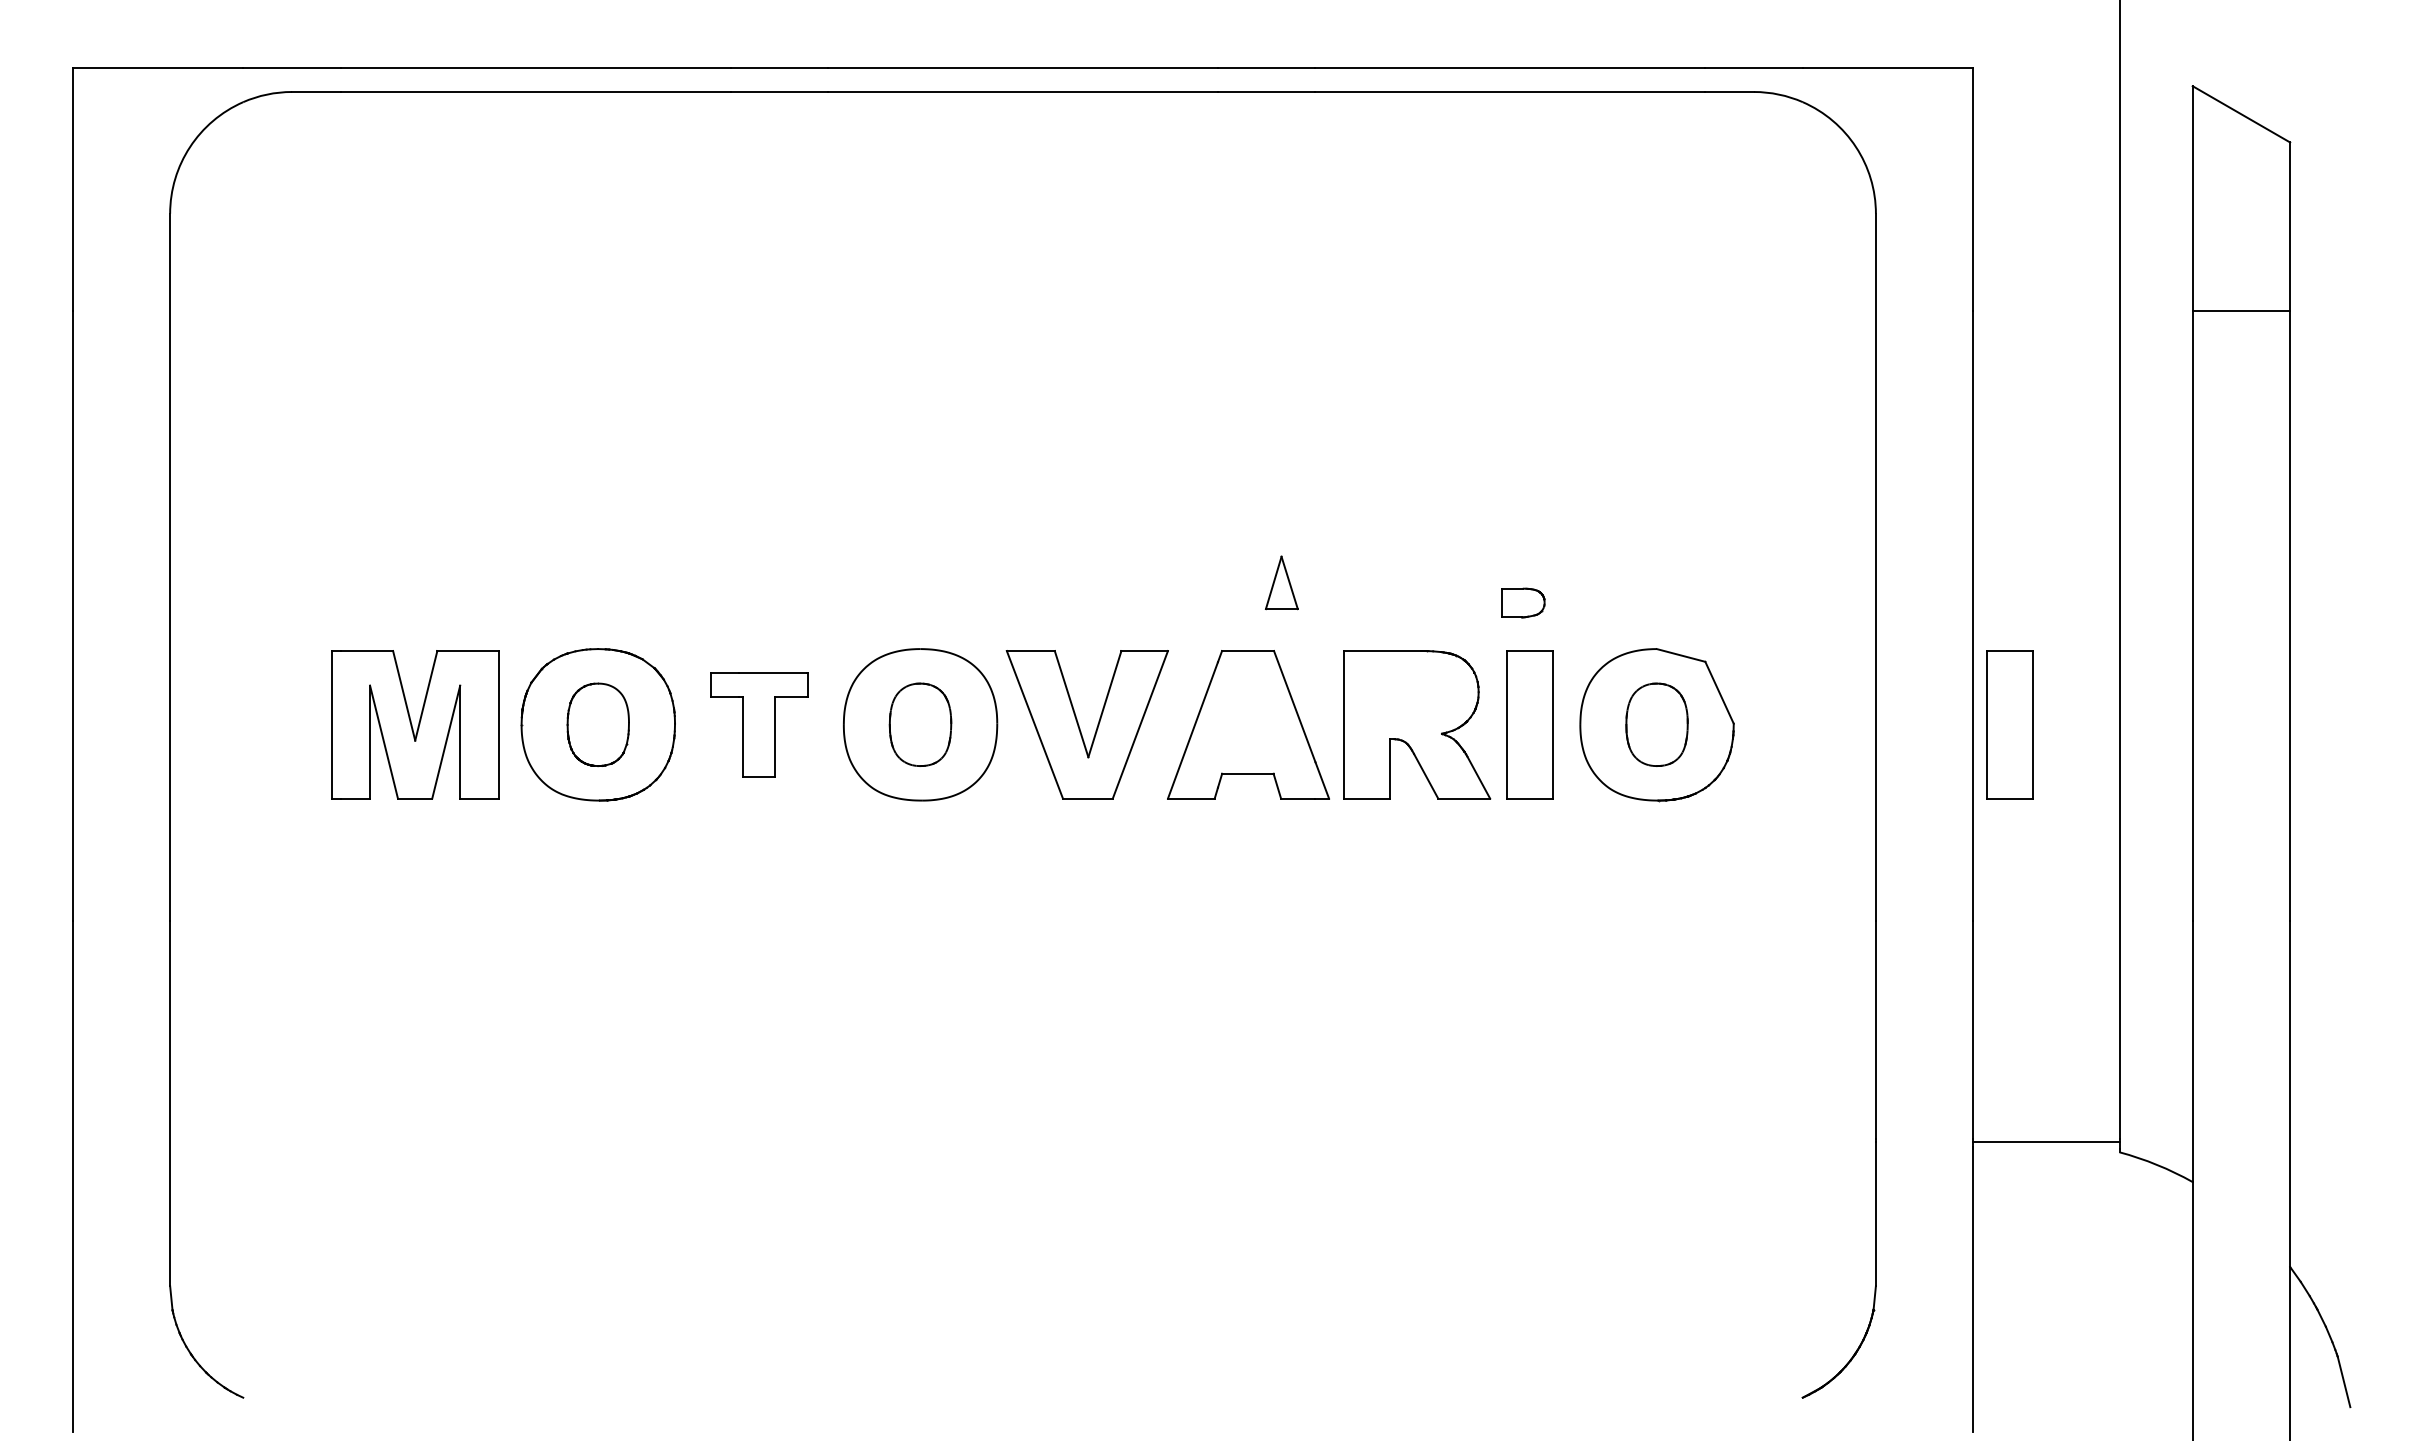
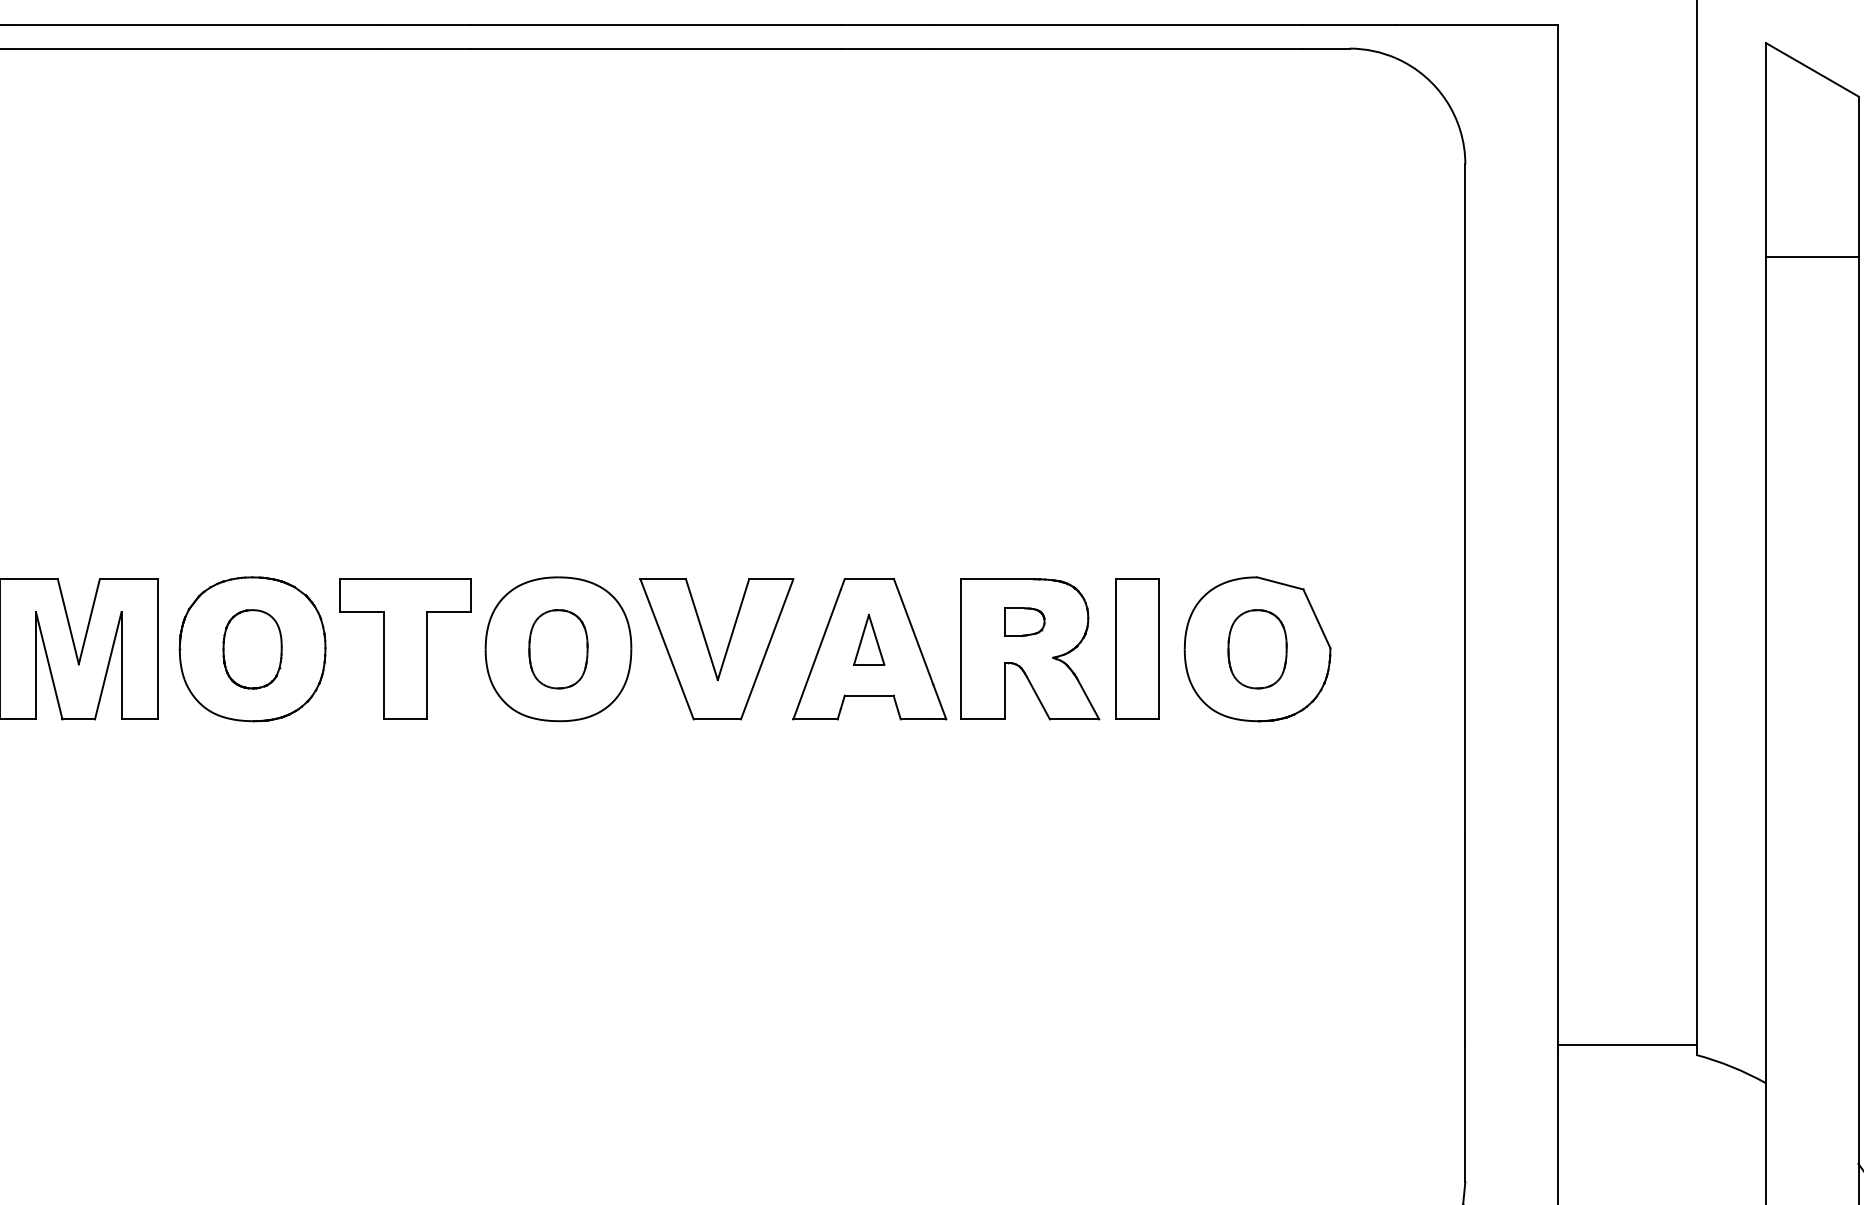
part: (1281, 582) -> (868, 639), moved
part: (1523, 602) -> (1024, 621), moved
part: (758, 724) -> (404, 648), size x1.43
part: (2009, 724) -> (1592, 648), removed

